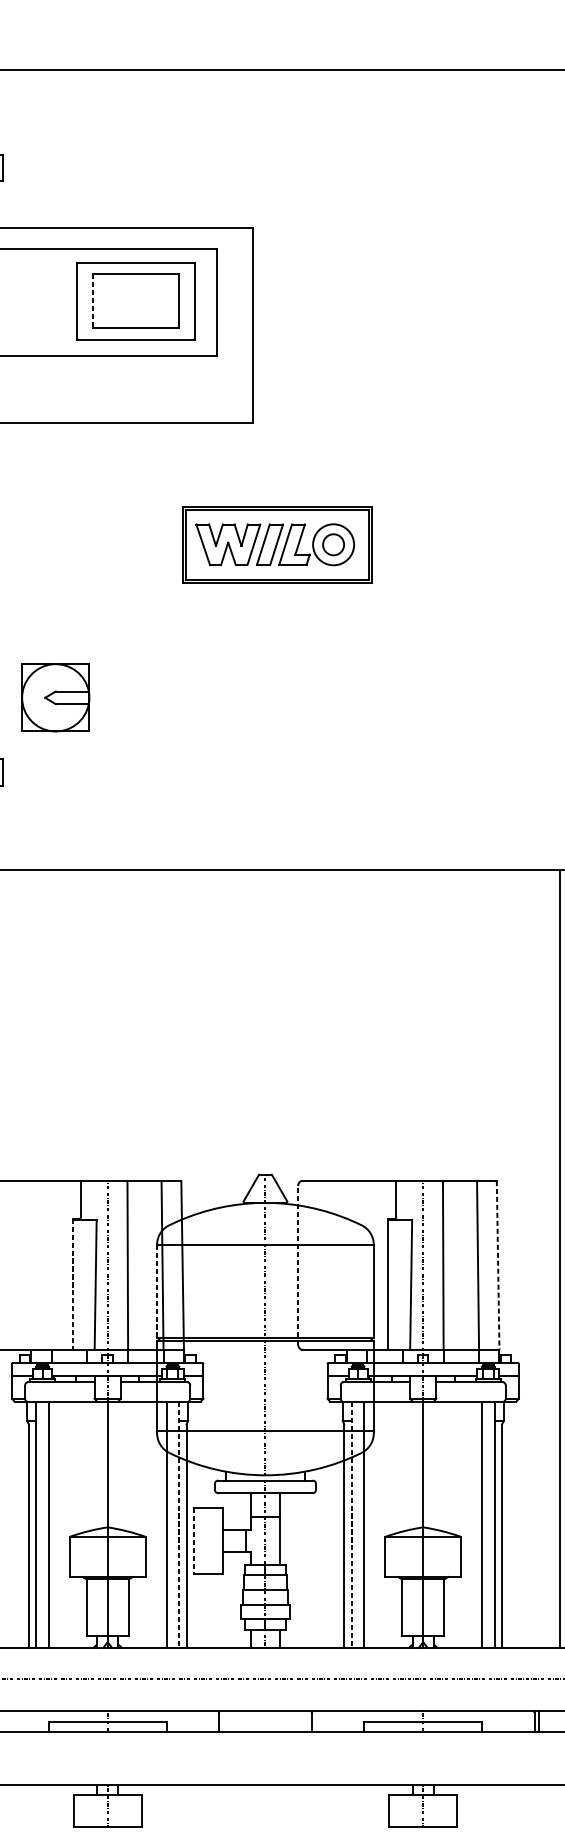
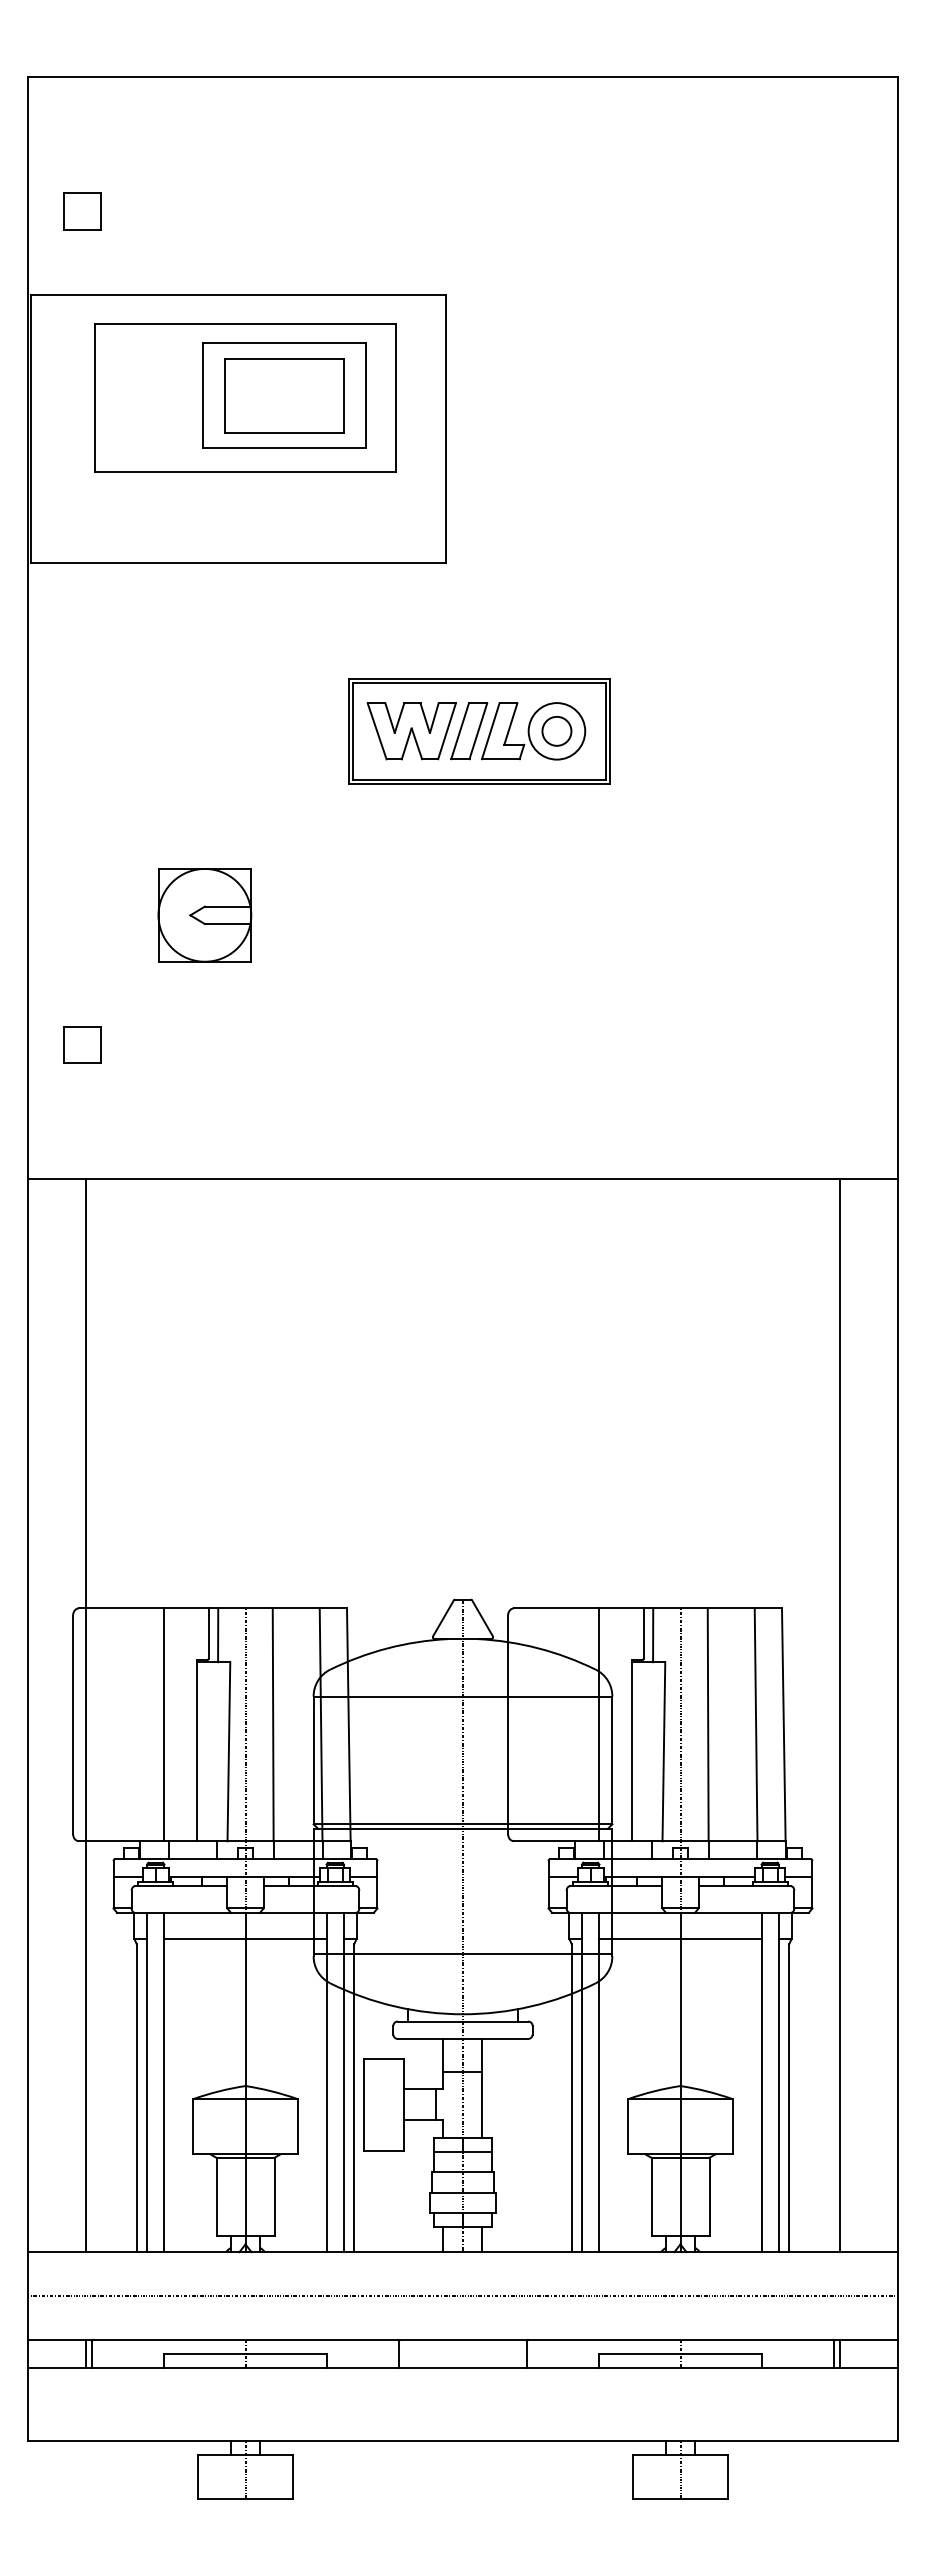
line: (93, 301) -> (225, 395), dashed -> solid
part: (55, 697) -> (204, 915), moved
line: (88, 1200) -> (218, 1635), added
line: (403, 1200) -> (653, 1635), added
line: (559, 1258) -> (839, 1715), moved
line: (48, 1265) -> (164, 1724), added
line: (298, 1265) -> (508, 1724), dashed -> solid
line: (364, 1265) -> (599, 1724), added
line: (497, 1265) -> (783, 1725), dashed -> solid
line: (72, 1284) -> (197, 1751), dashed -> solid
line: (157, 1291) -> (313, 1760), dashed -> solid
line: (107, 1421) -> (245, 1939), added
line: (423, 1421) -> (680, 1939), added
line: (178, 1524) -> (343, 2082), dashed -> solid
line: (352, 1524) -> (582, 2082), dashed -> solid
line: (193, 1540) -> (363, 2104), dashed -> solid

